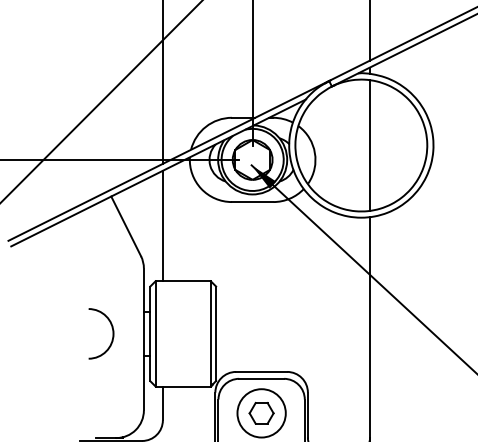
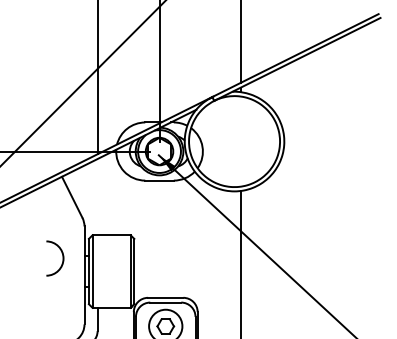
line: (369, 145) -> (240, 141), removed
line: (162, 226) -> (97, 197), removed
arc: (112, 333) -> (62, 258), moved

